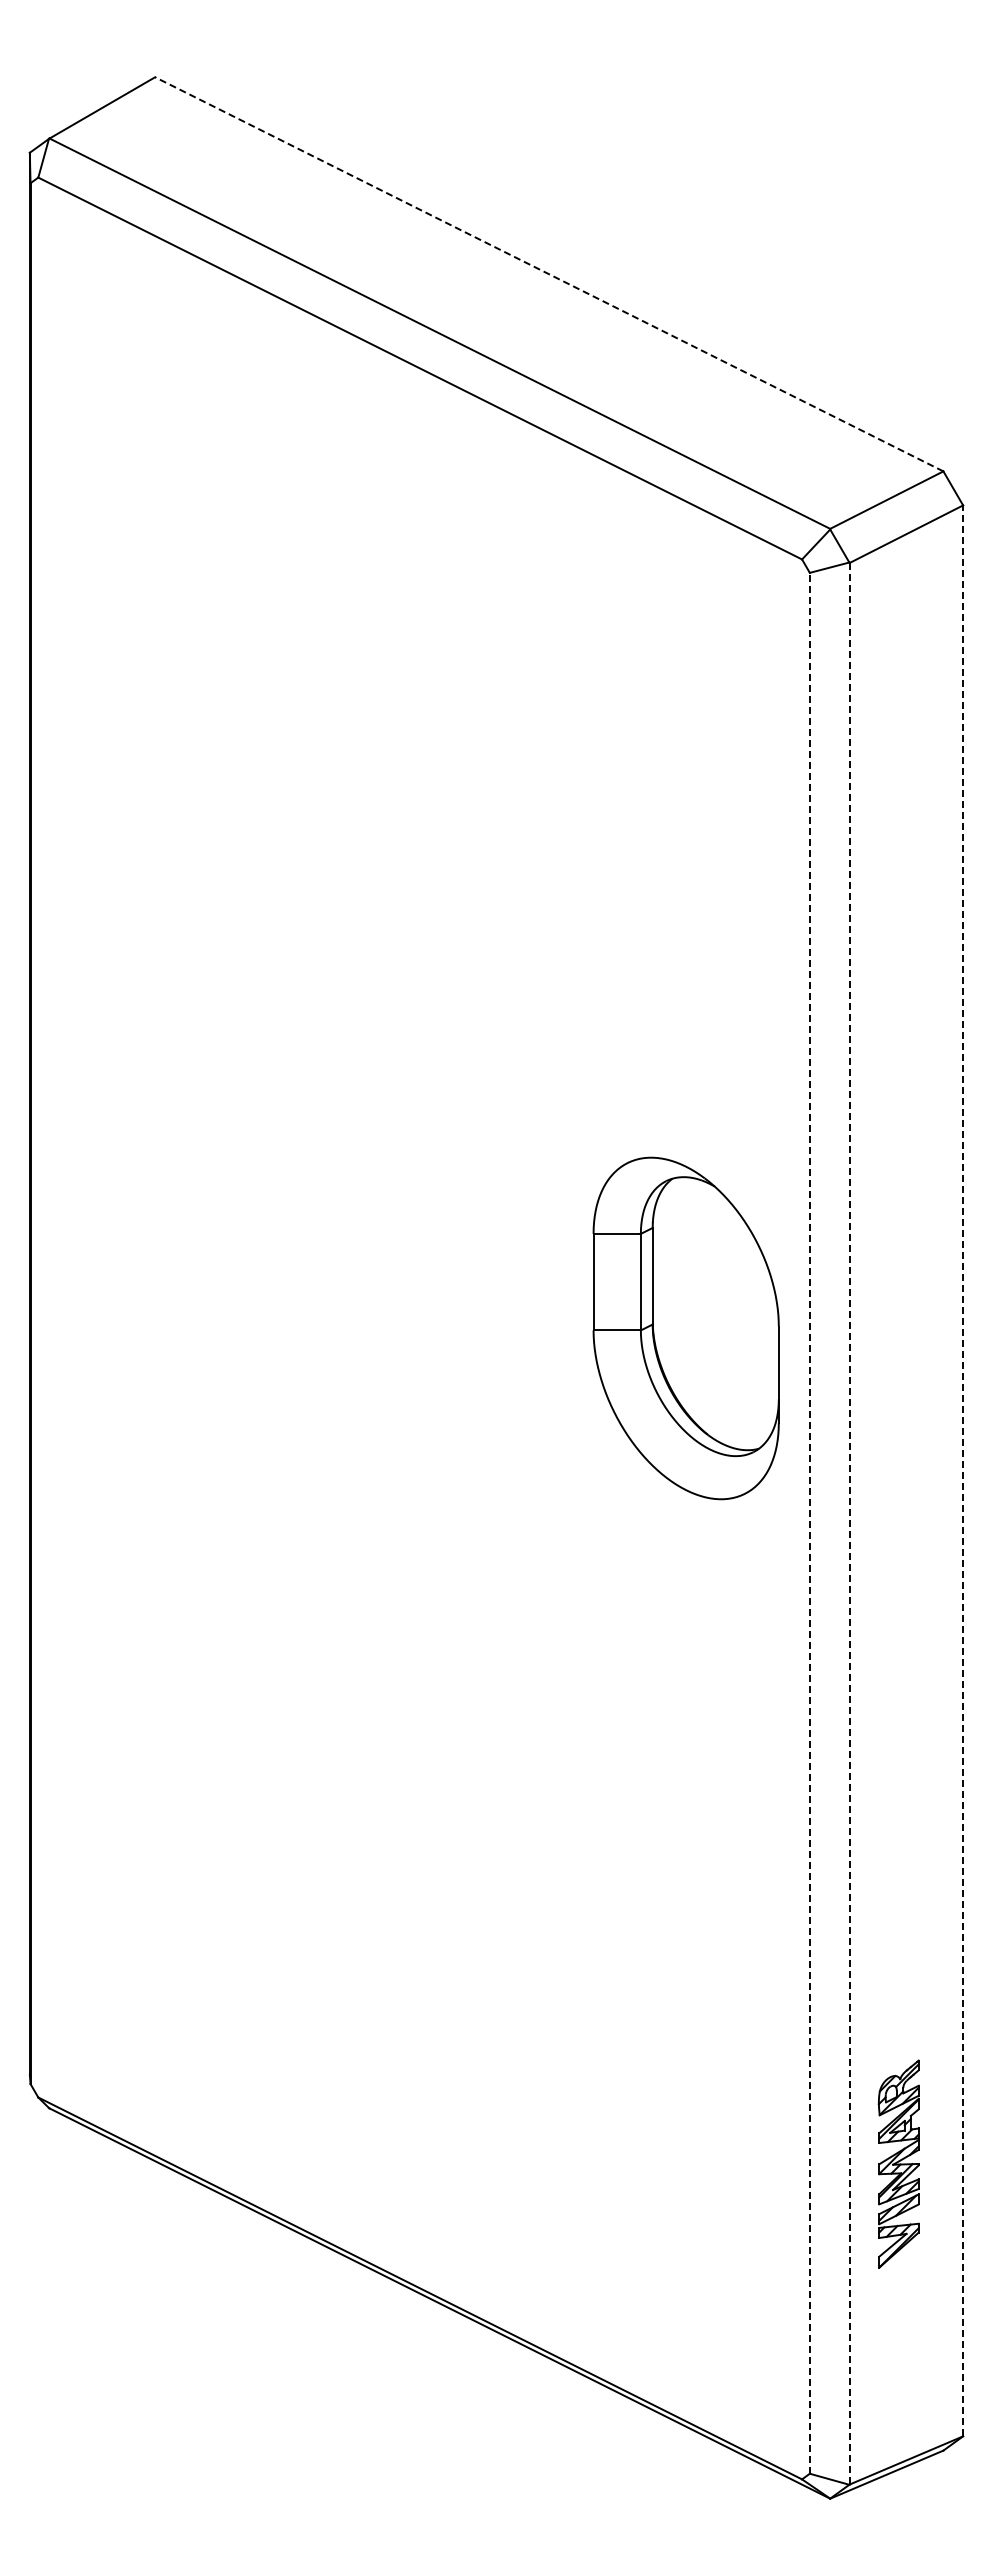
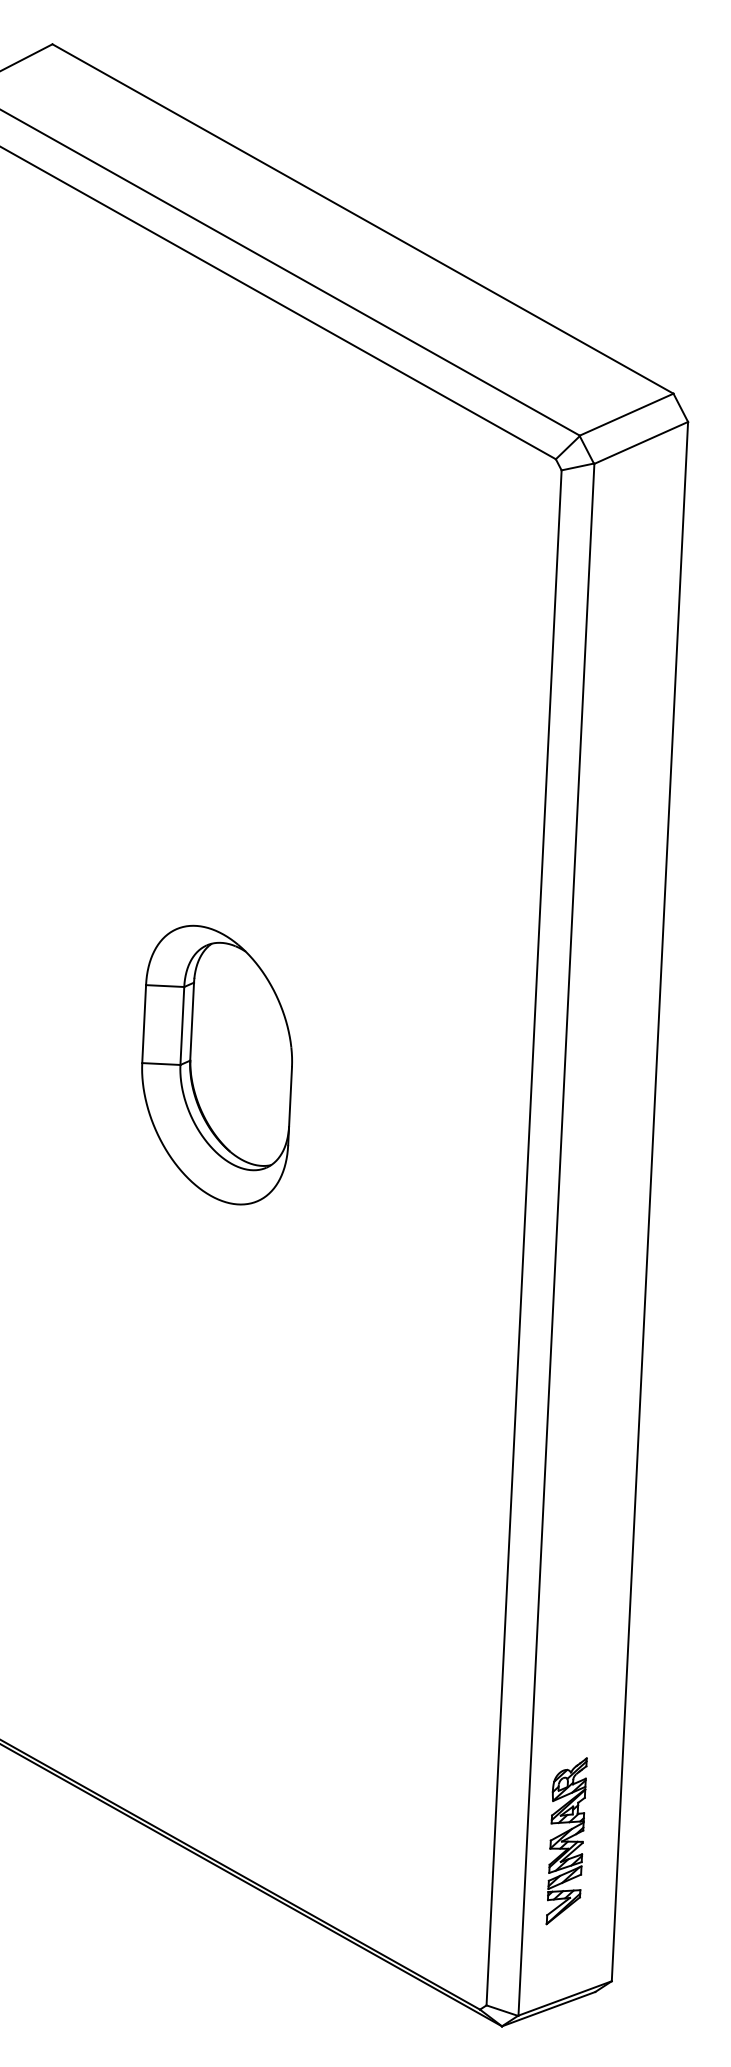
line: (549, 274) -> (363, 219), dashed -> solid
part: (685, 1328) -> (216, 1065), moved
line: (963, 1470) -> (650, 1201), dashed -> solid
line: (809, 1522) -> (523, 1237), dashed -> solid
line: (849, 1523) -> (556, 1239), dashed -> solid
part: (898, 2163) -> (566, 1840), moved

